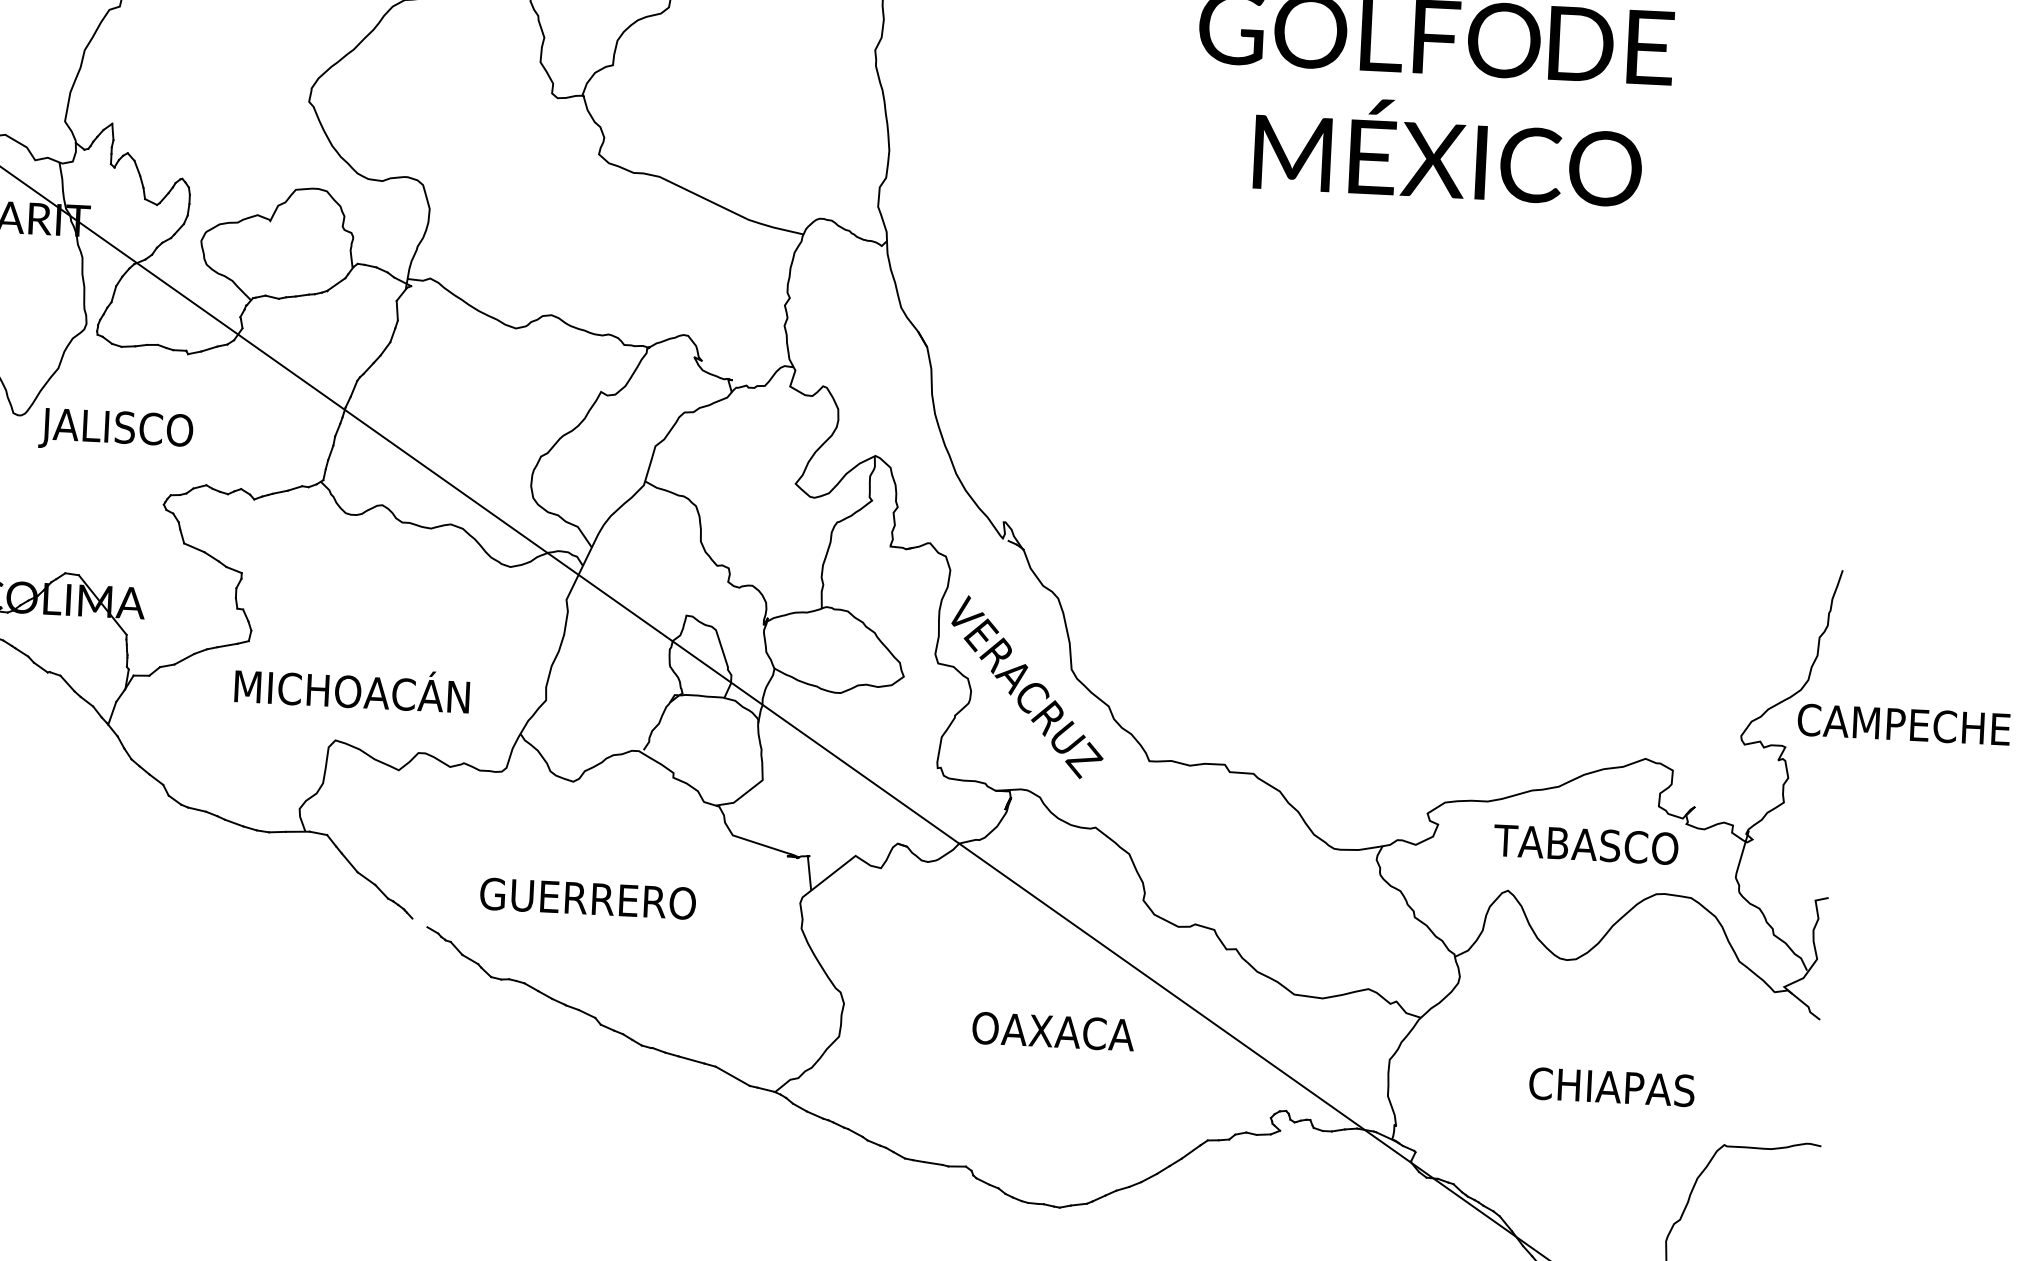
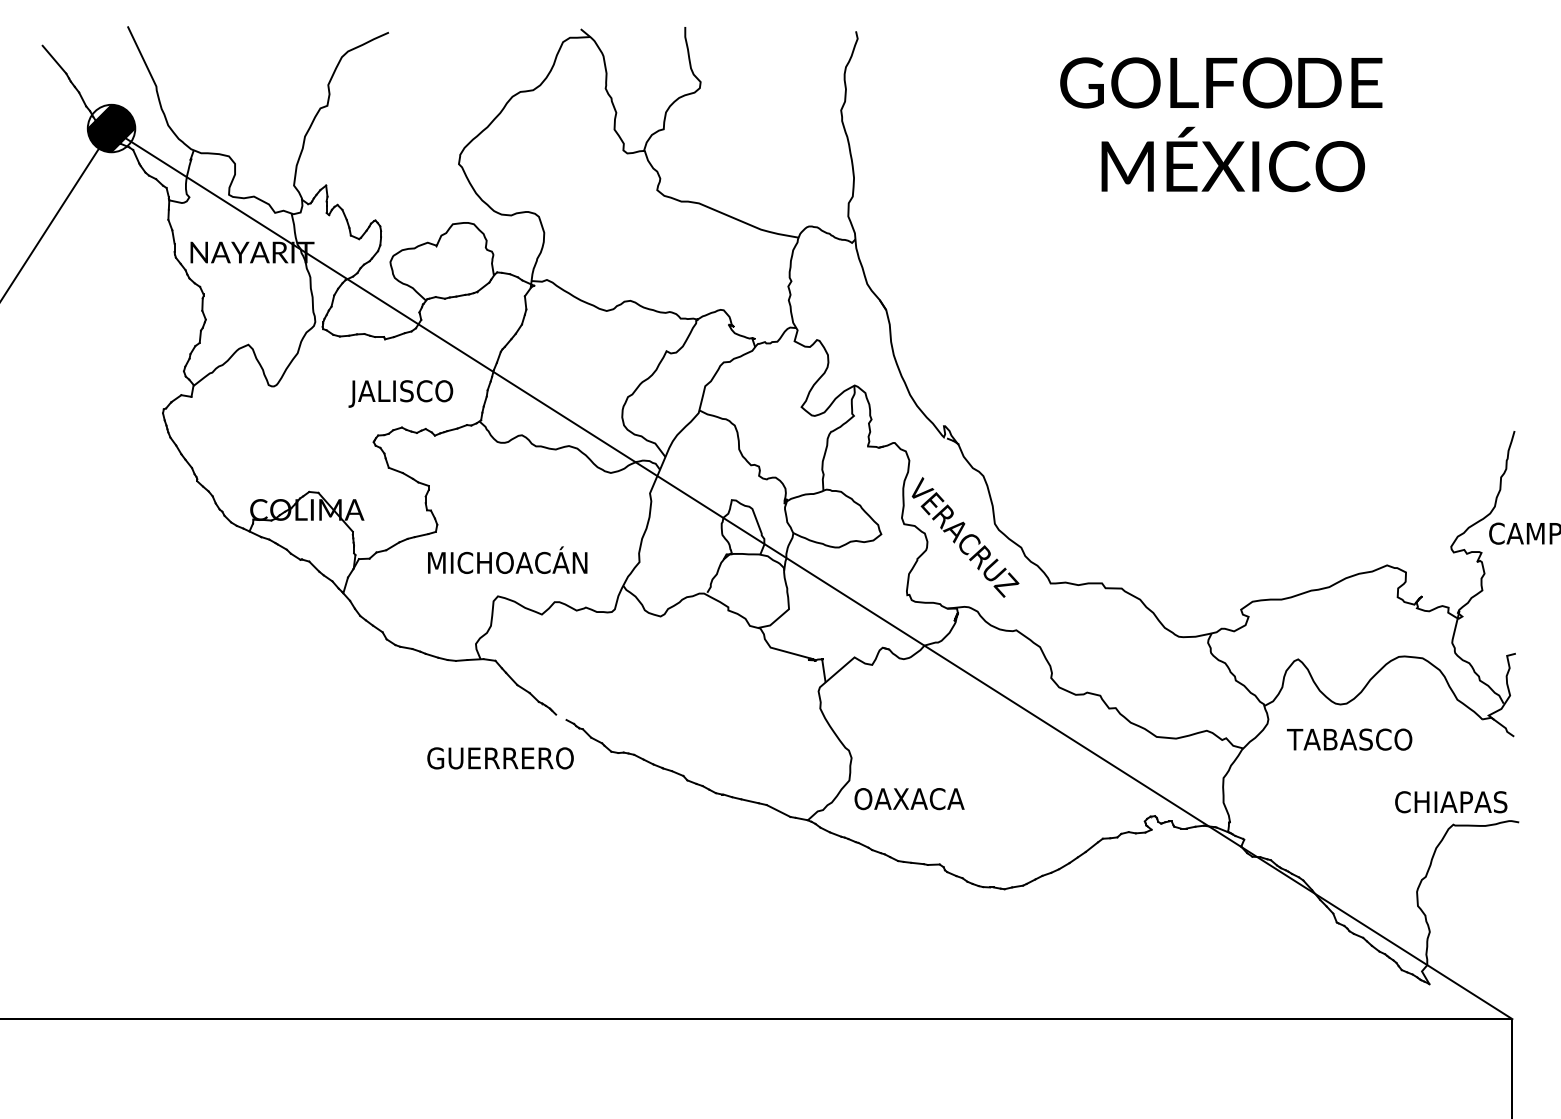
text: (115, 430) -> (400, 393), moved
text: (1585, 844) -> (1349, 739), moved
text: (588, 898) -> (500, 758), moved
text: (1053, 1032) -> (909, 799), moved
text: (1612, 1087) -> (1451, 802), moved

